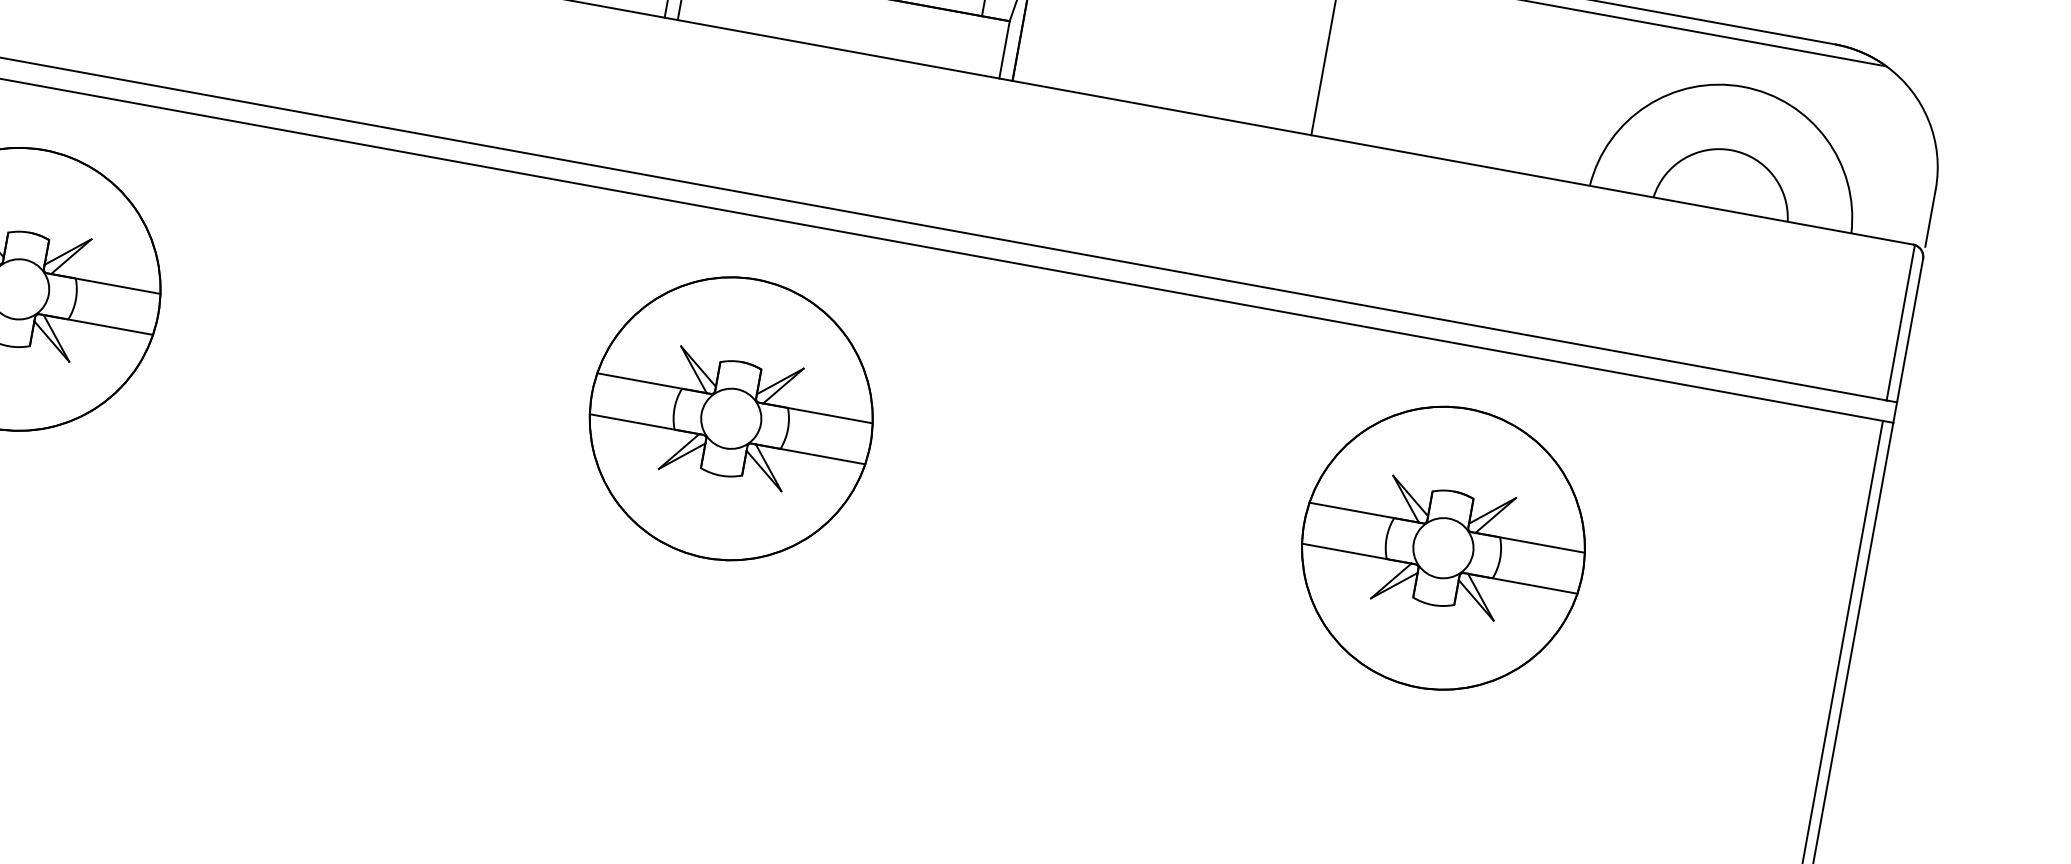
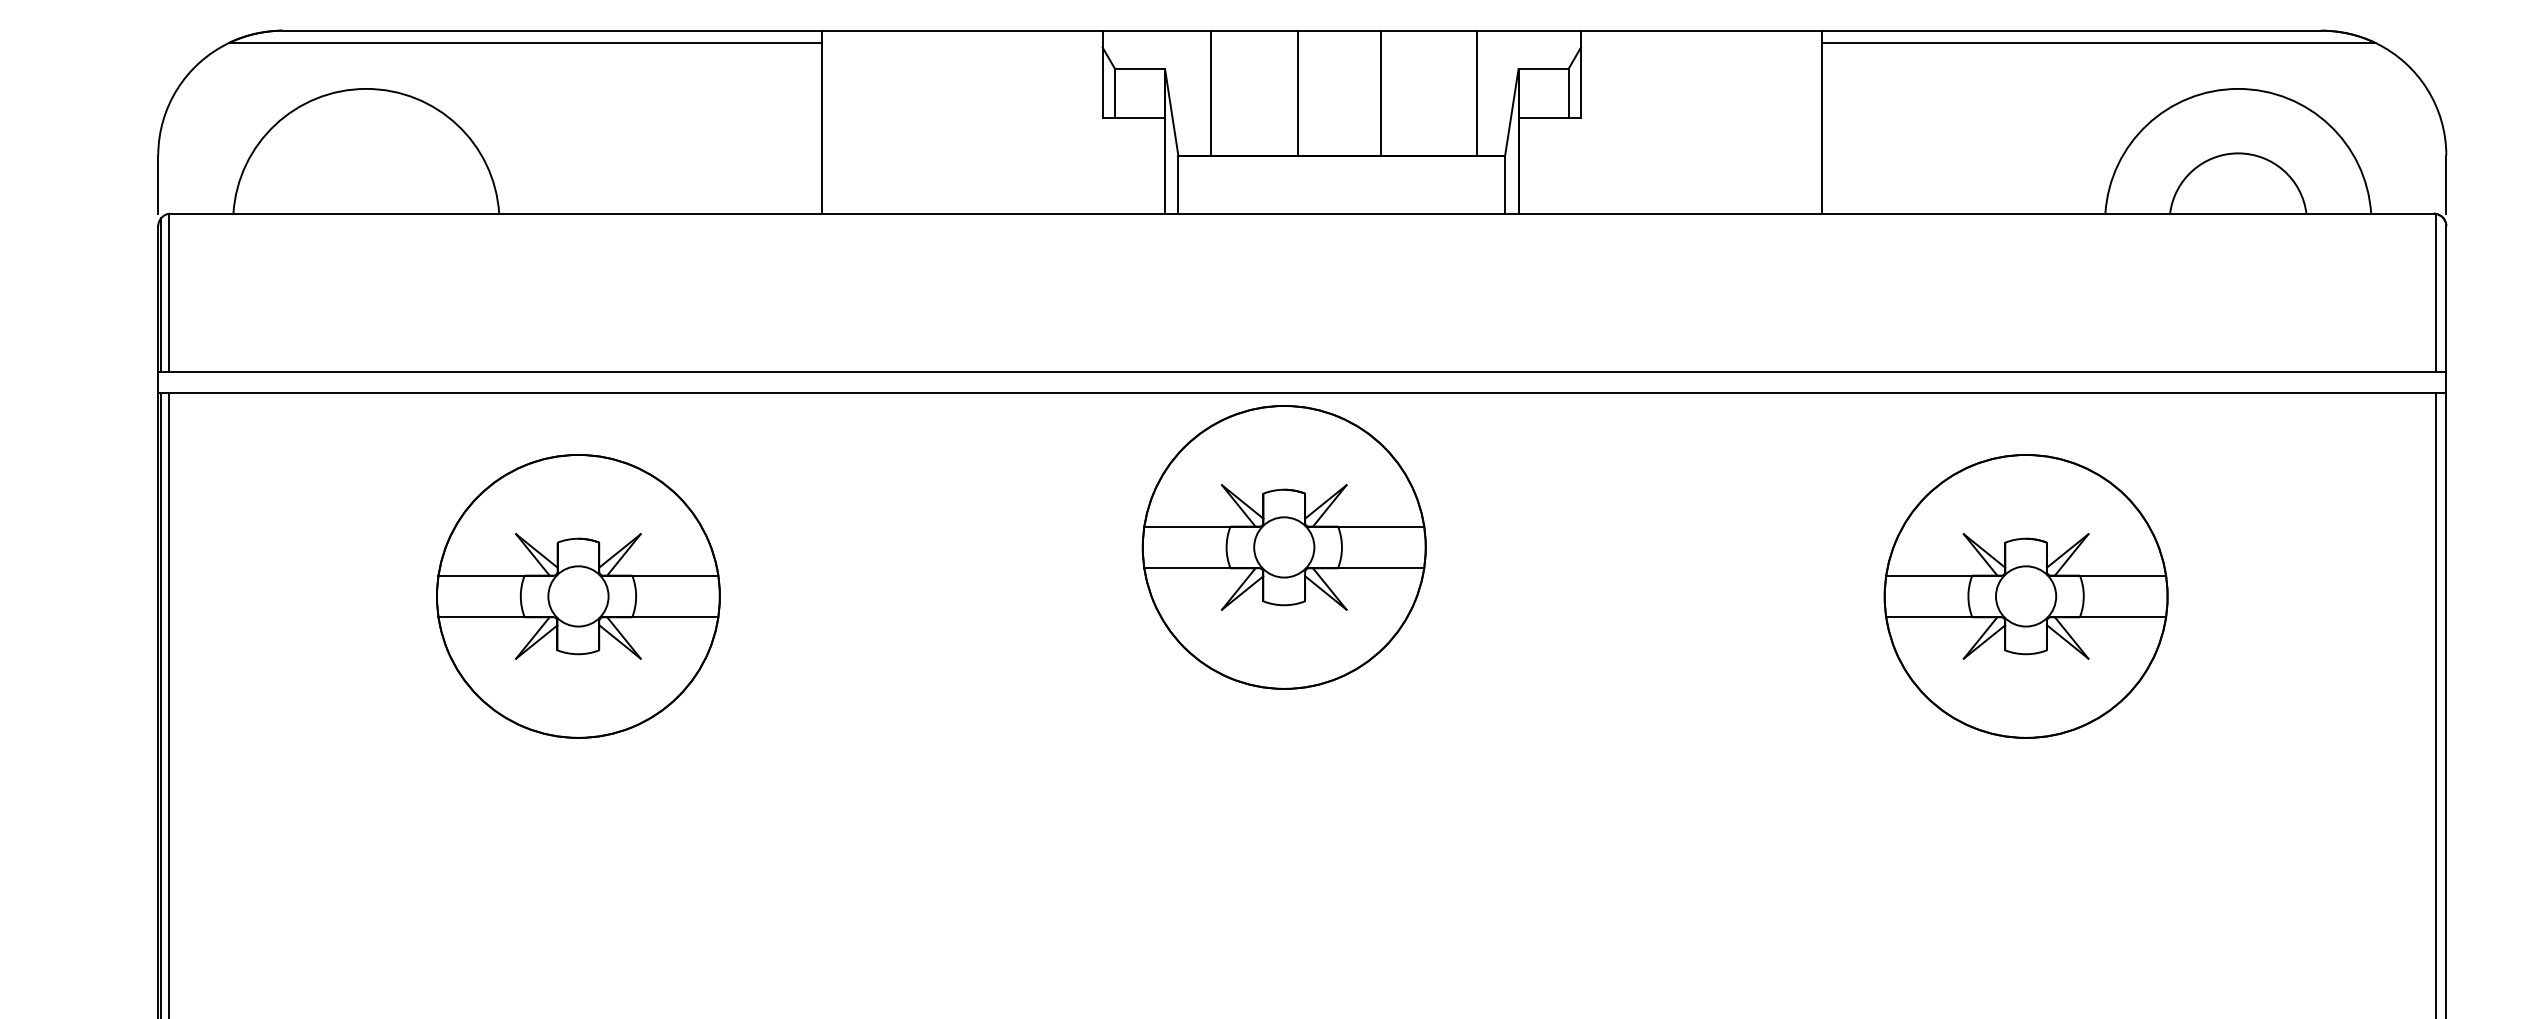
part: (730, 418) -> (1283, 547), moved

